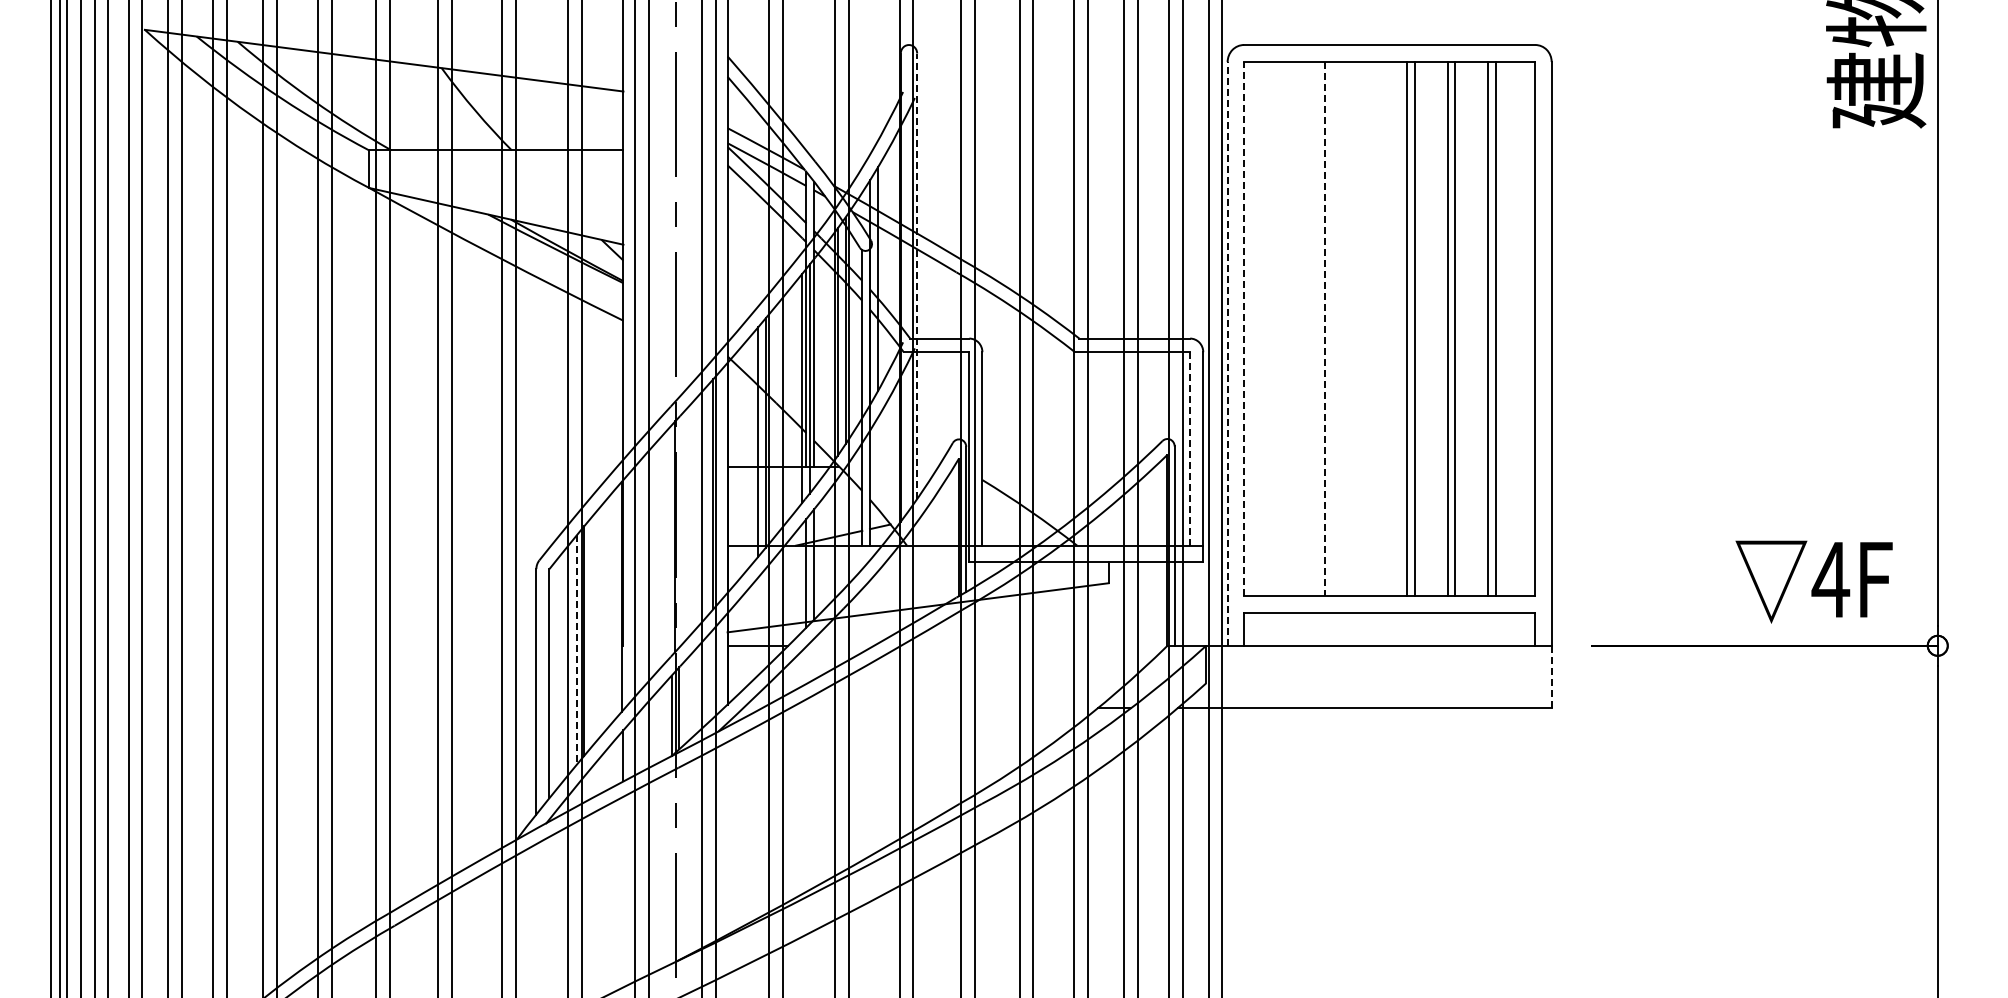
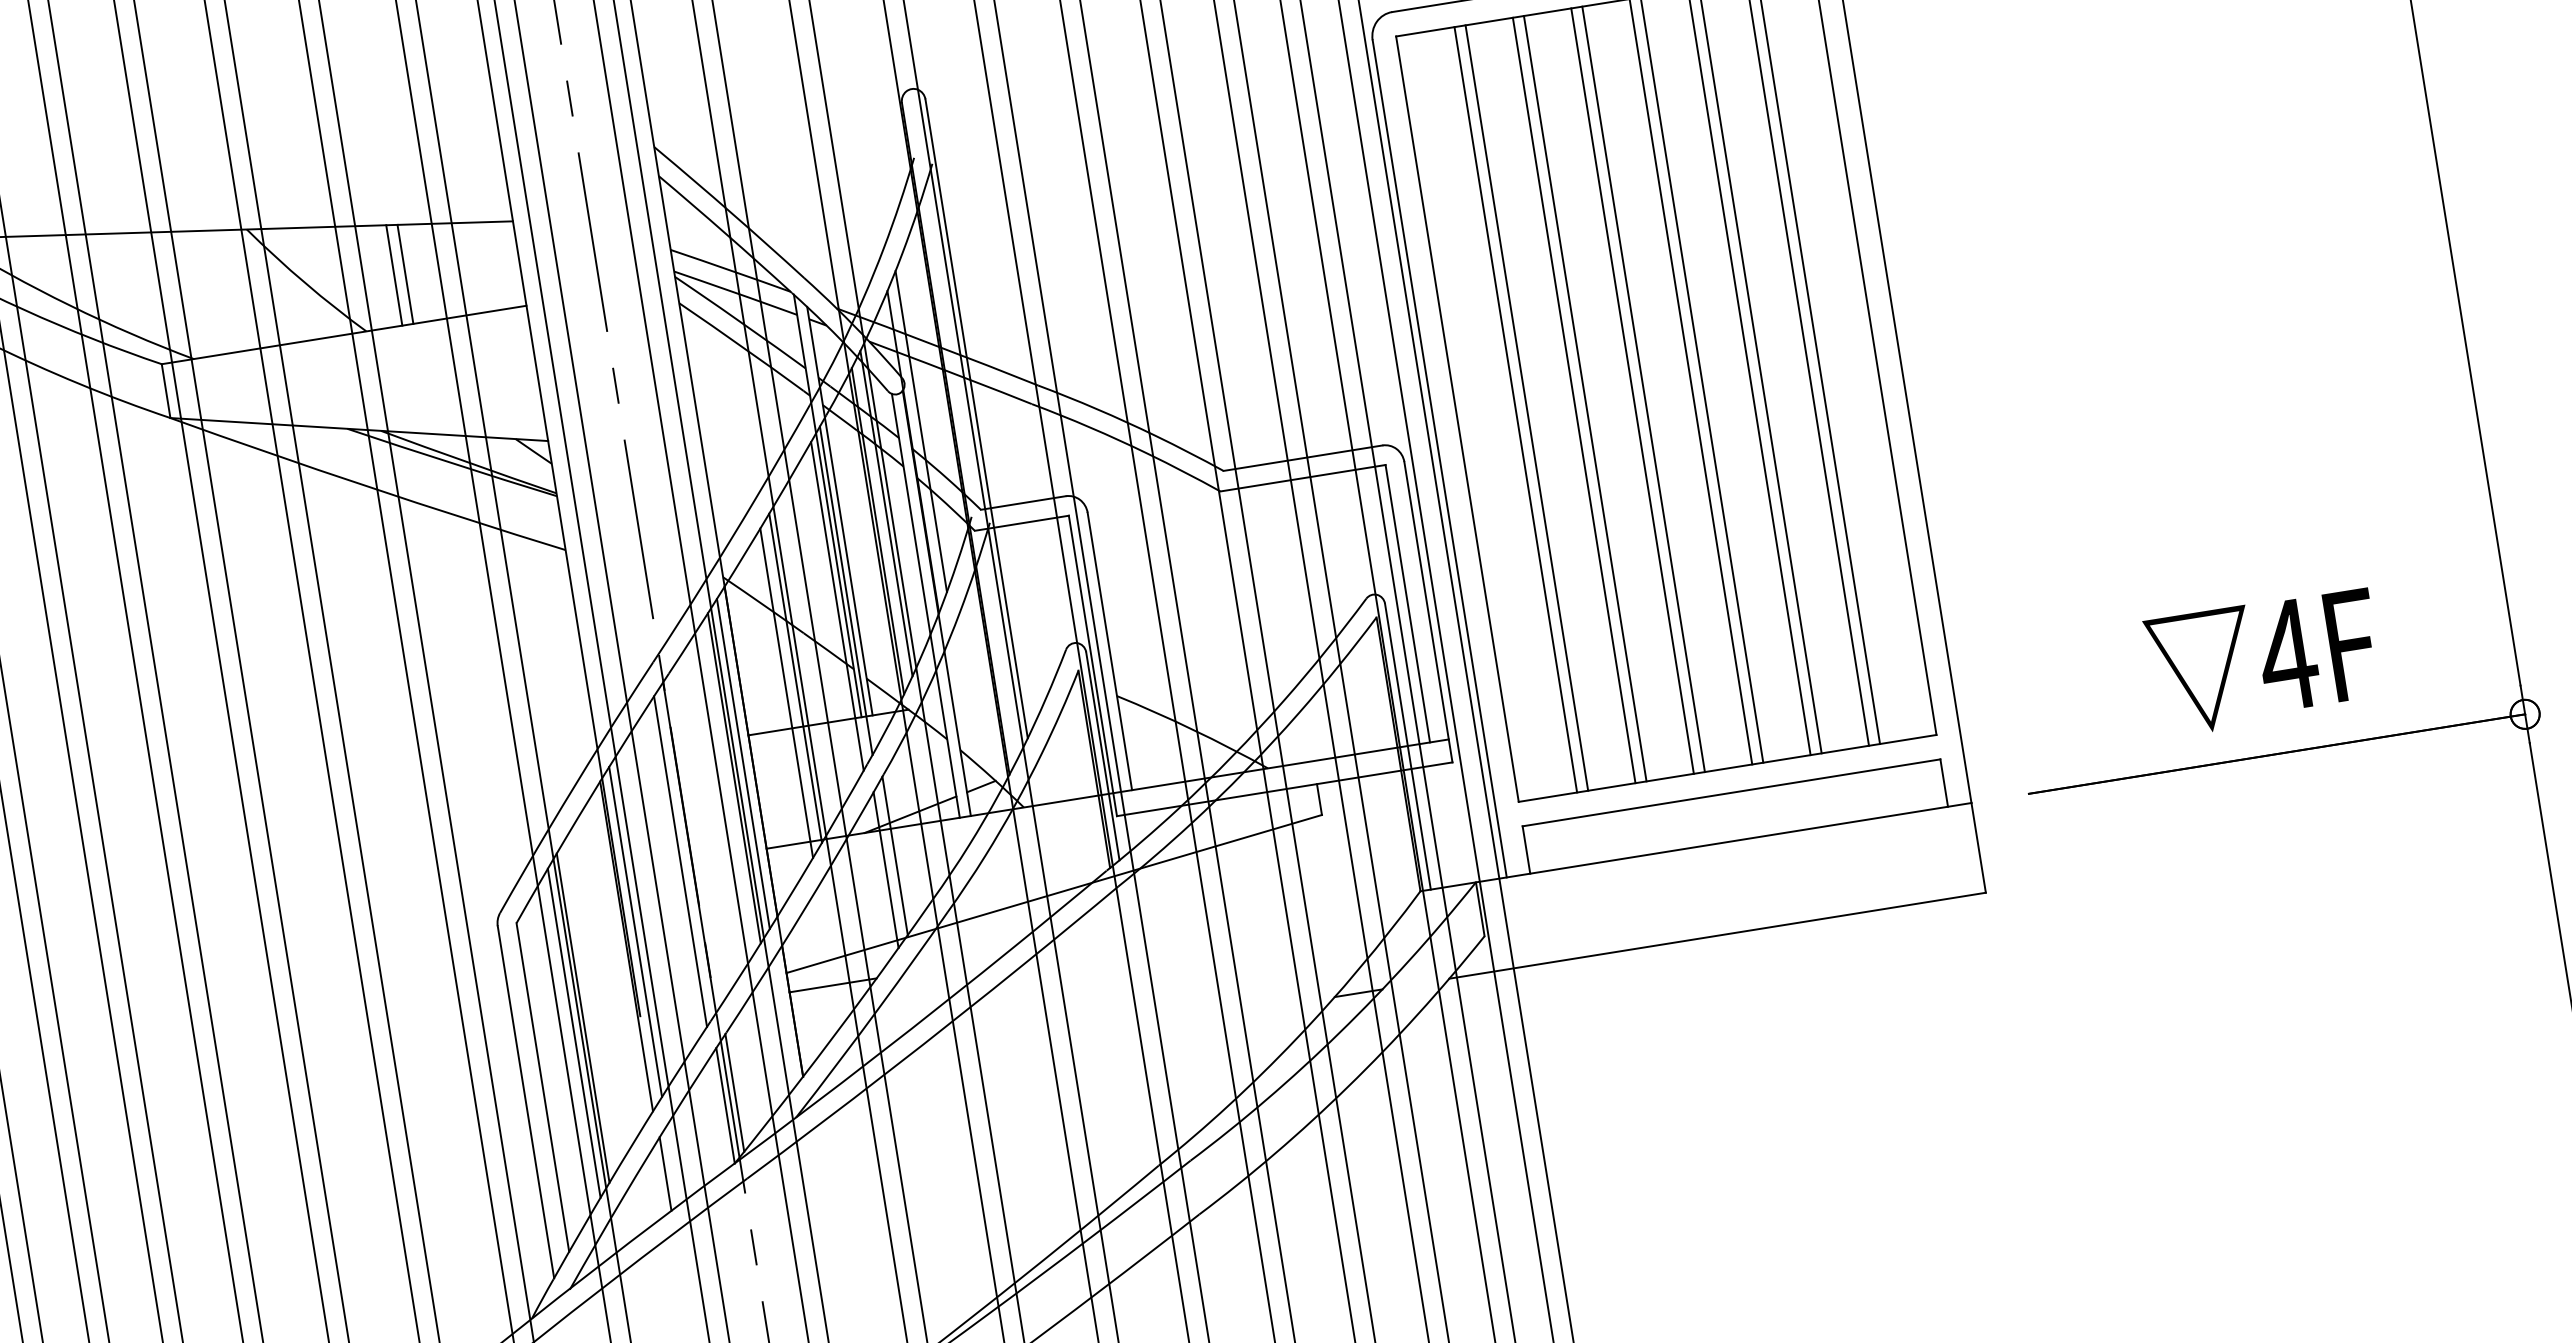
line: (536, 115) -> (393, 275), added
line: (544, 115) -> (405, 273), added
line: (917, 276) -> (977, 419), dashed -> solid
line: (1244, 328) -> (1458, 418), dashed -> solid
line: (1284, 328) -> (1515, 409), added
line: (1292, 328) -> (1526, 407), added
line: (1325, 328) -> (1574, 399), dashed -> solid
line: (1333, 328) -> (1585, 398), added
line: (1366, 328) -> (1633, 390), added
line: (1373, 328) -> (1643, 388), added
line: (1227, 353) -> (1439, 458), dashed -> solid
line: (1190, 448) -> (1408, 603), dashed -> solid
line: (721, 485) -> (744, 763), added
line: (667, 544) -> (680, 860), added
text: (1813, 581) -> (2263, 661), moved
line: (629, 587) -> (635, 931), added
line: (576, 650) -> (574, 1033), dashed -> solid
line: (1551, 676) -> (1978, 847), dashed -> solid

